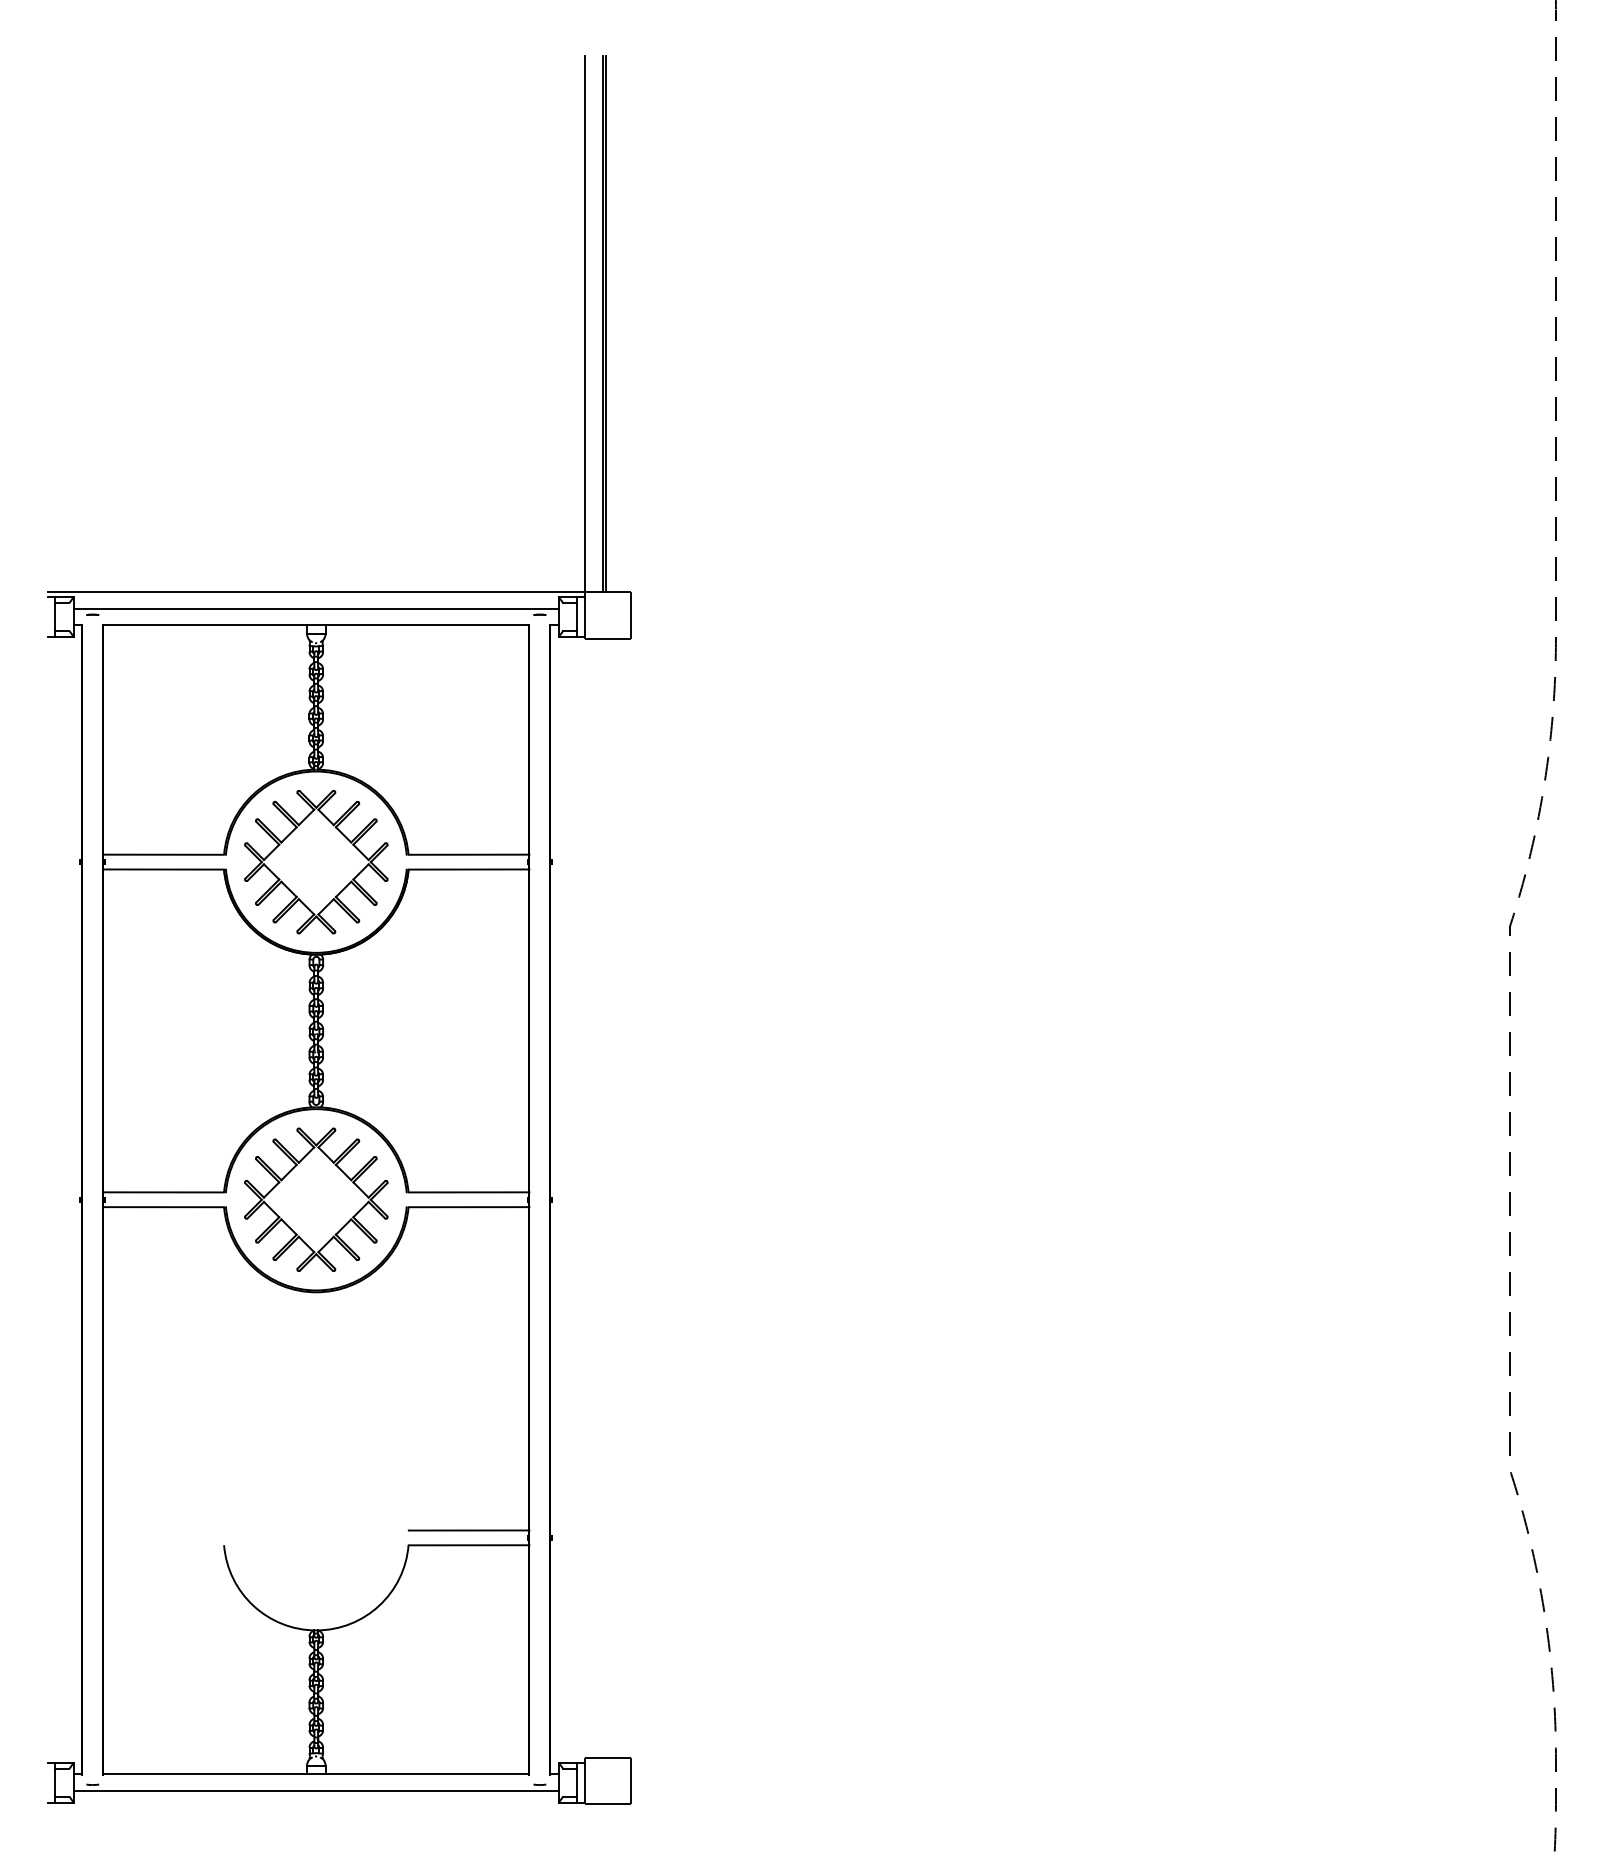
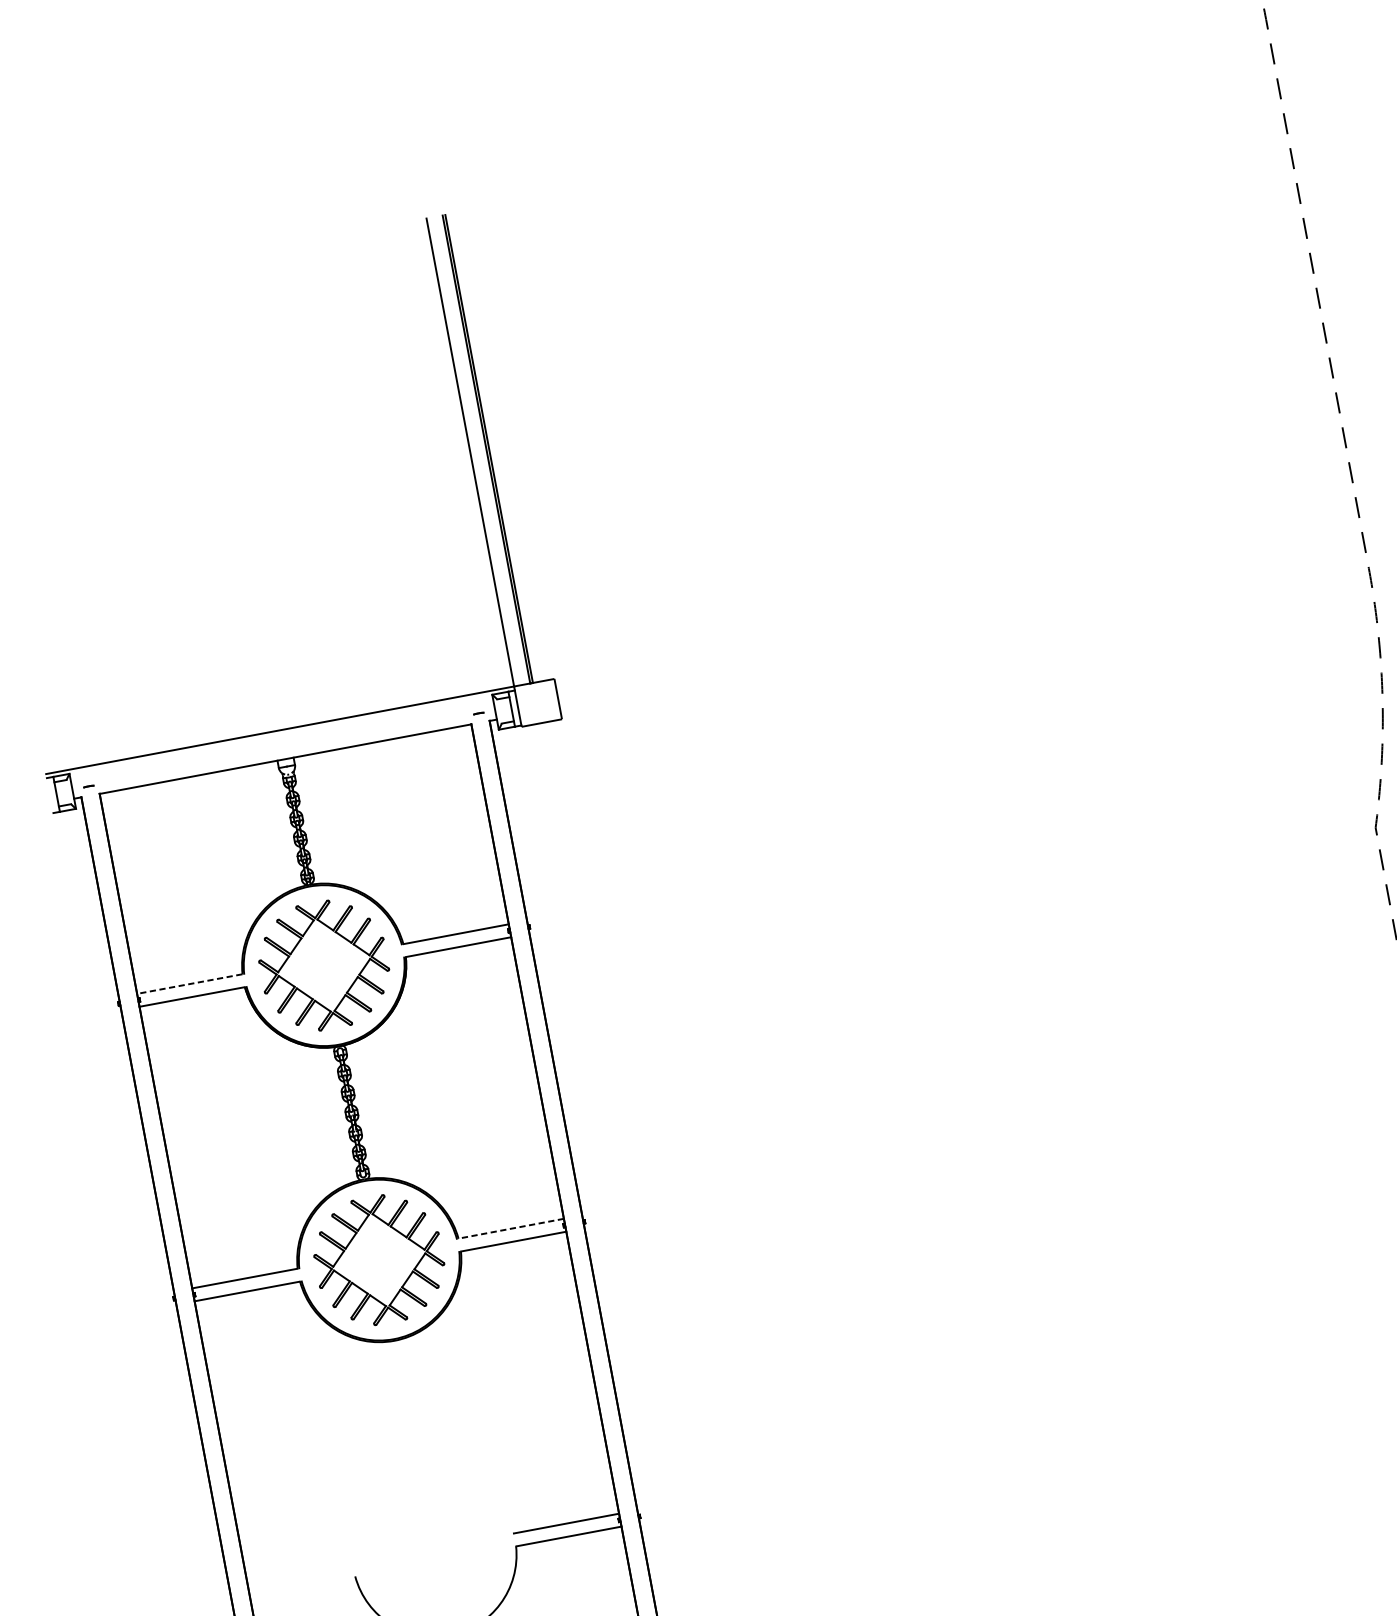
line: (315, 608) -> (282, 744), removed
line: (163, 854) -> (189, 983), solid -> dashed
line: (468, 1192) -> (510, 1228), solid -> dashed

